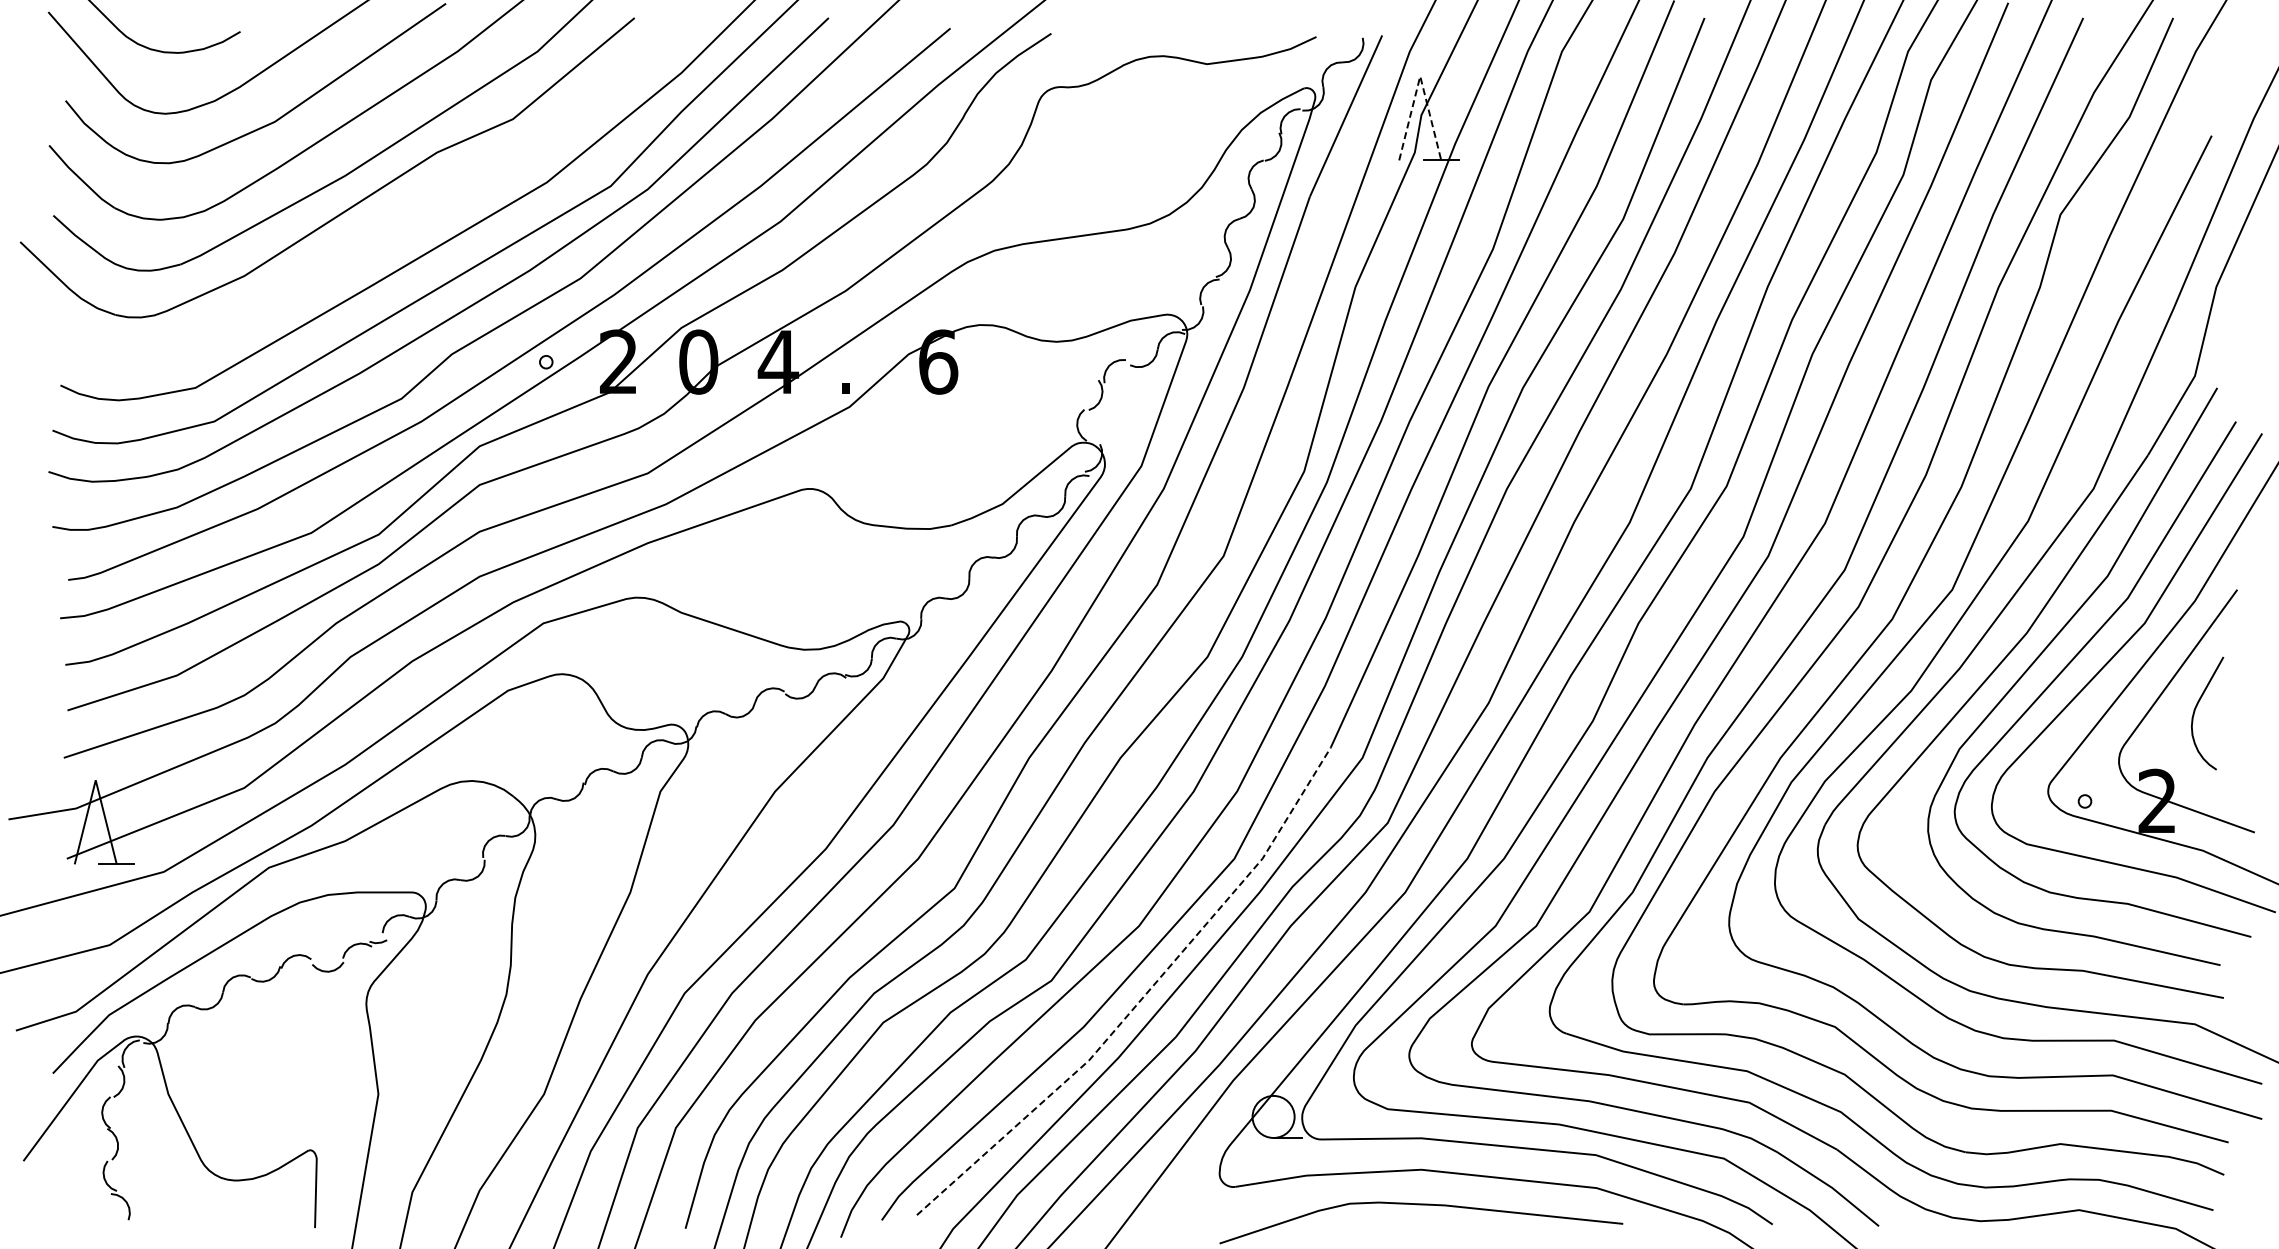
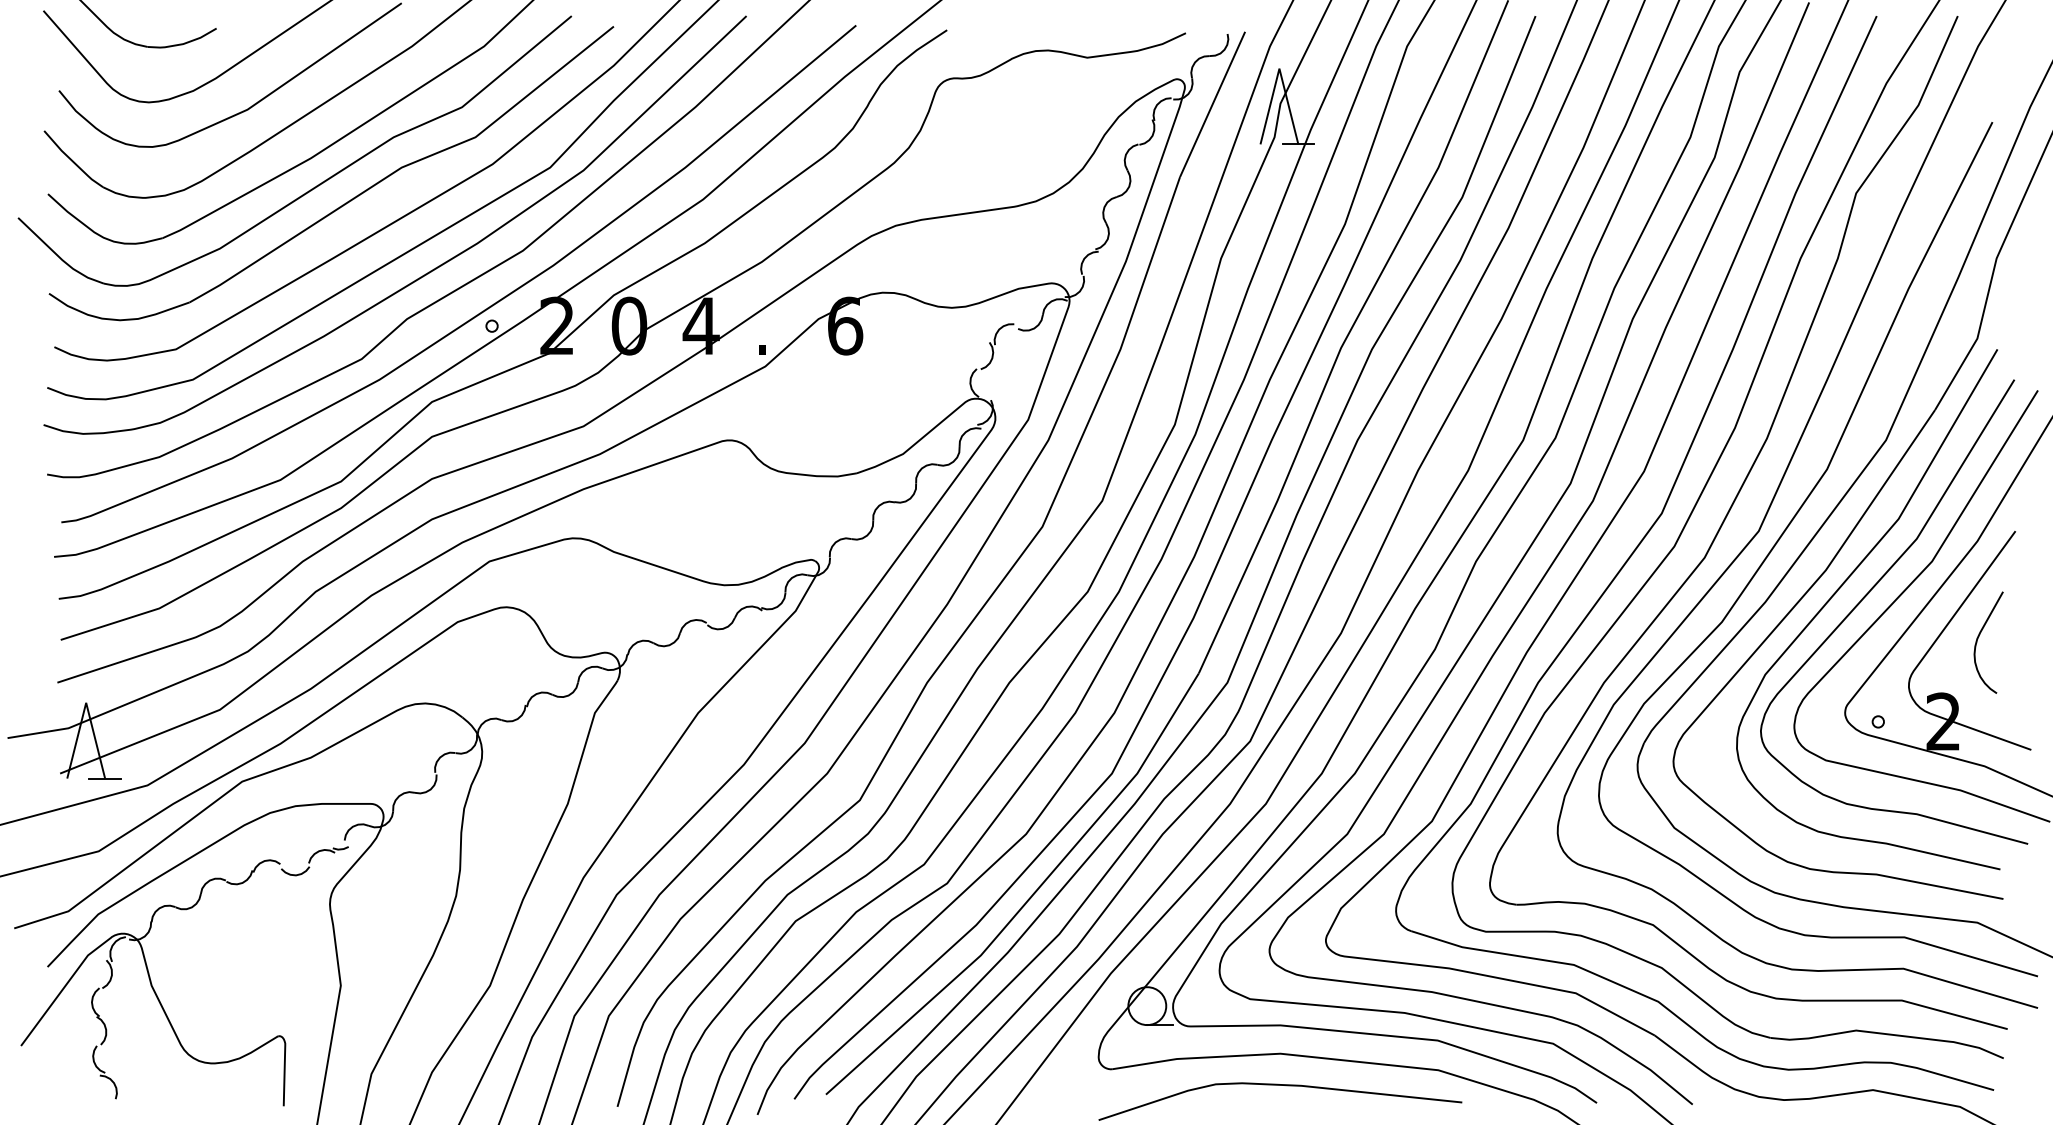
line: (1420, 76) -> (1279, 68), dashed -> solid
part: (387, 222) -> (349, 200), added
line: (1142, 997) -> (1029, 898), dashed -> solid

